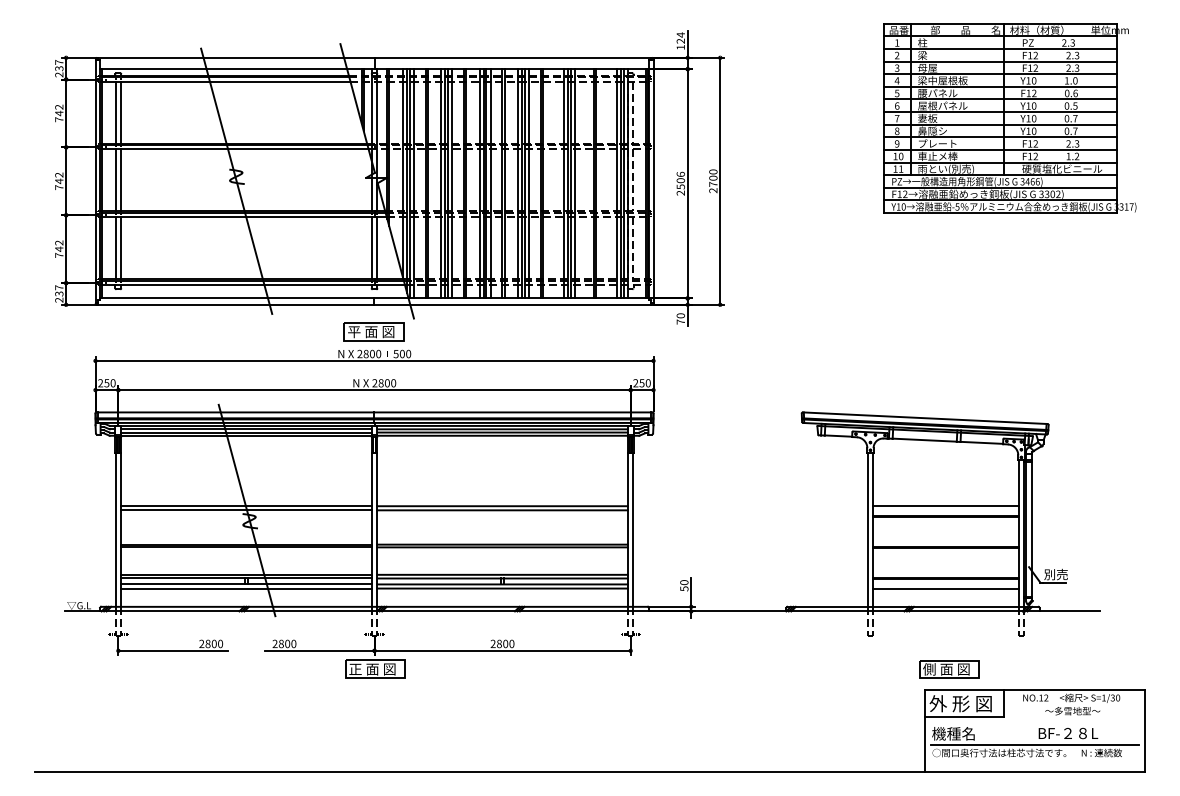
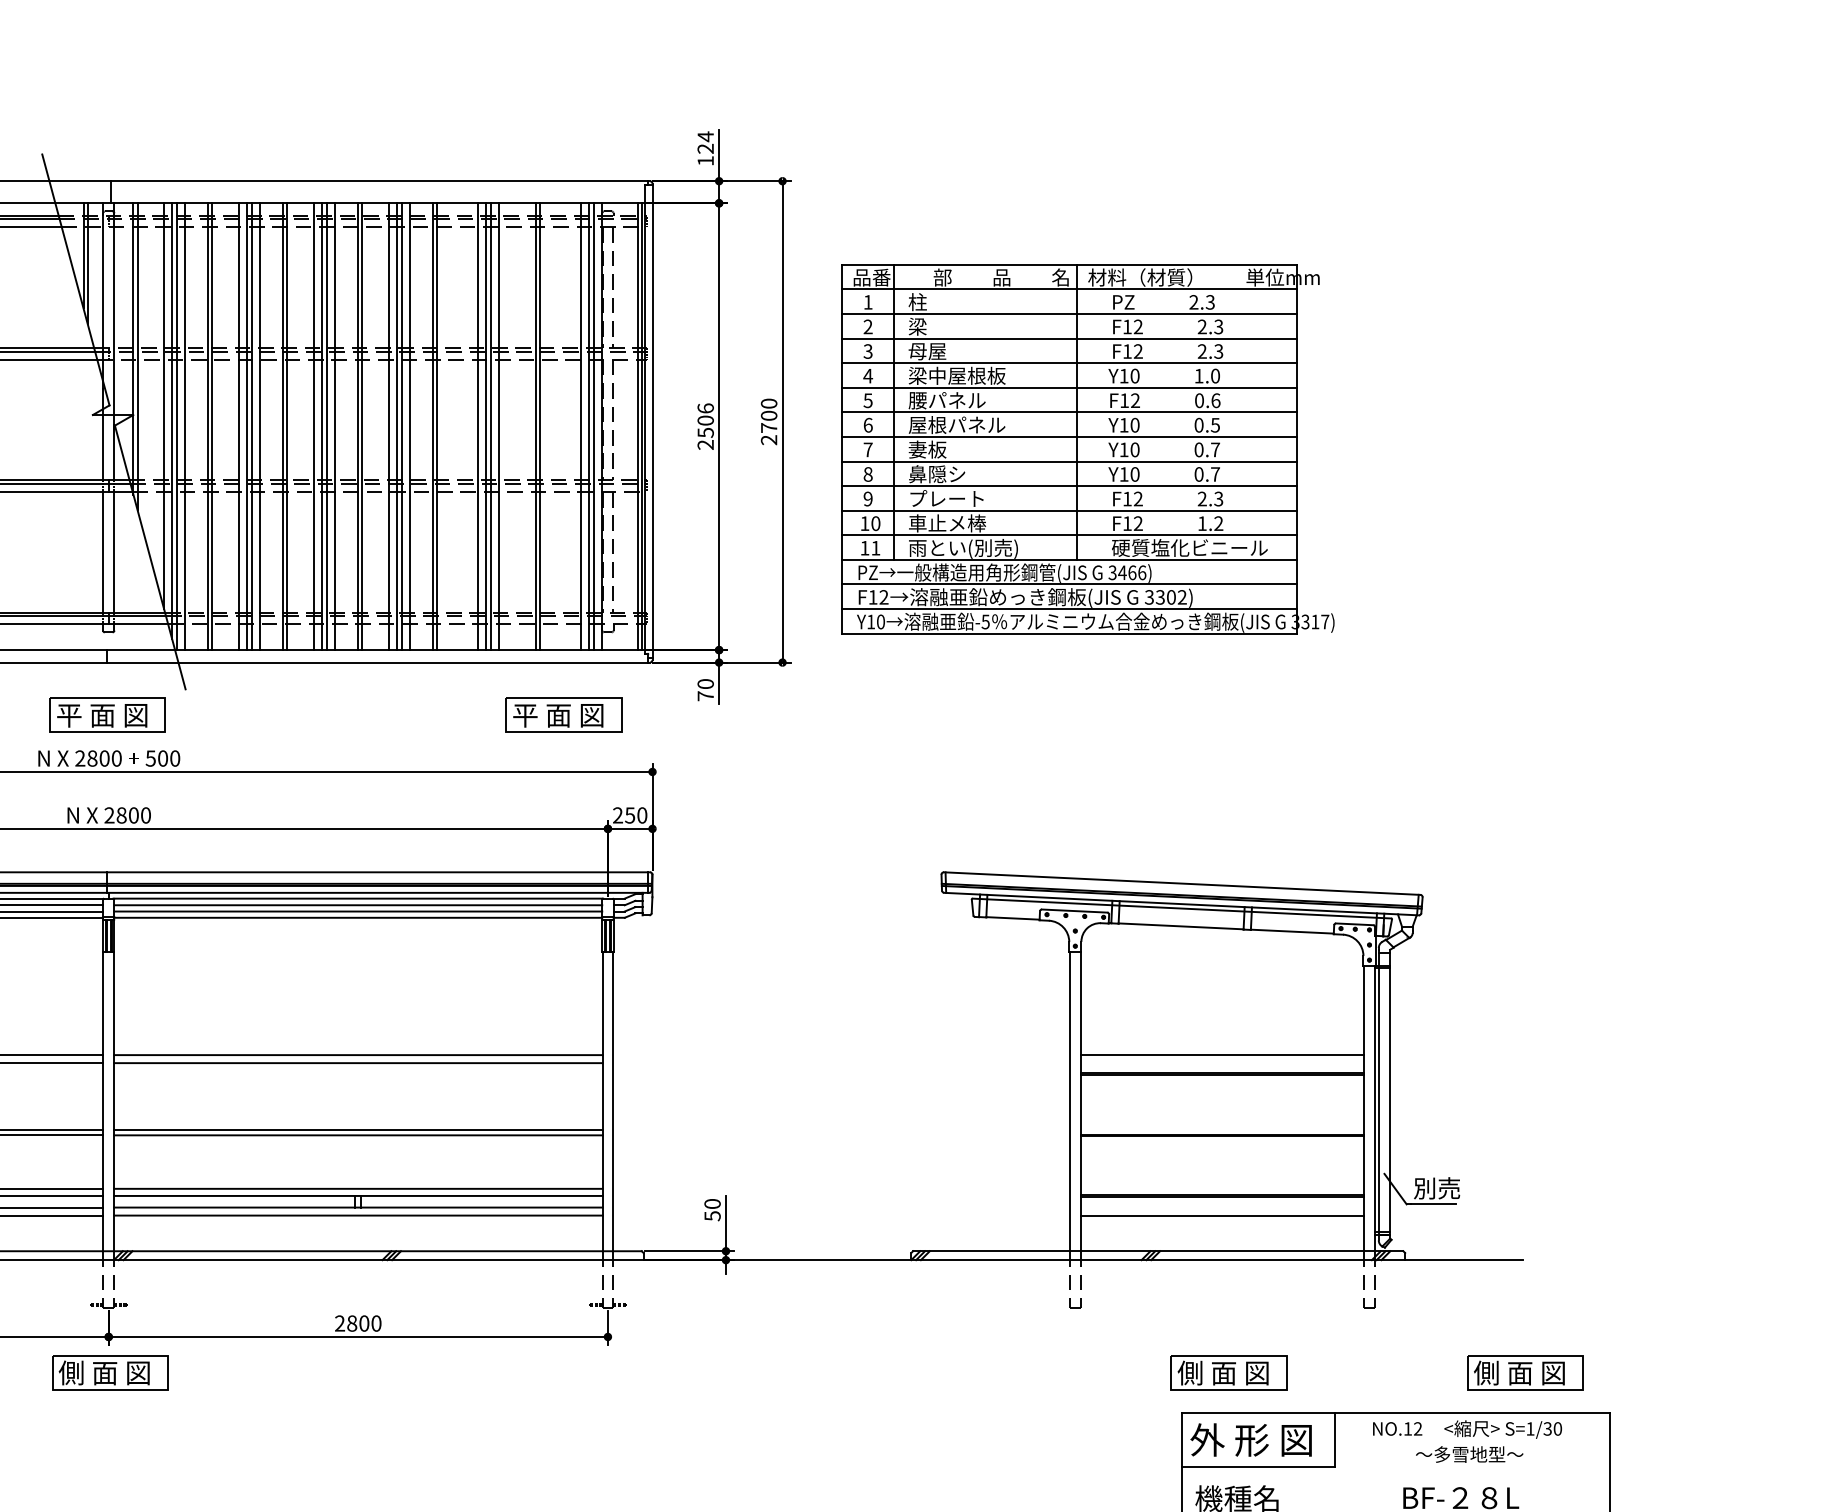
part: (1009, 118) -> (1087, 449), moved
part: (607, 331) -> (562, 714), added
text: (355, 669) -> (71, 1373), 正 面 図 -> 側 面 図
part: (1101, 669) -> (1525, 1373), added

